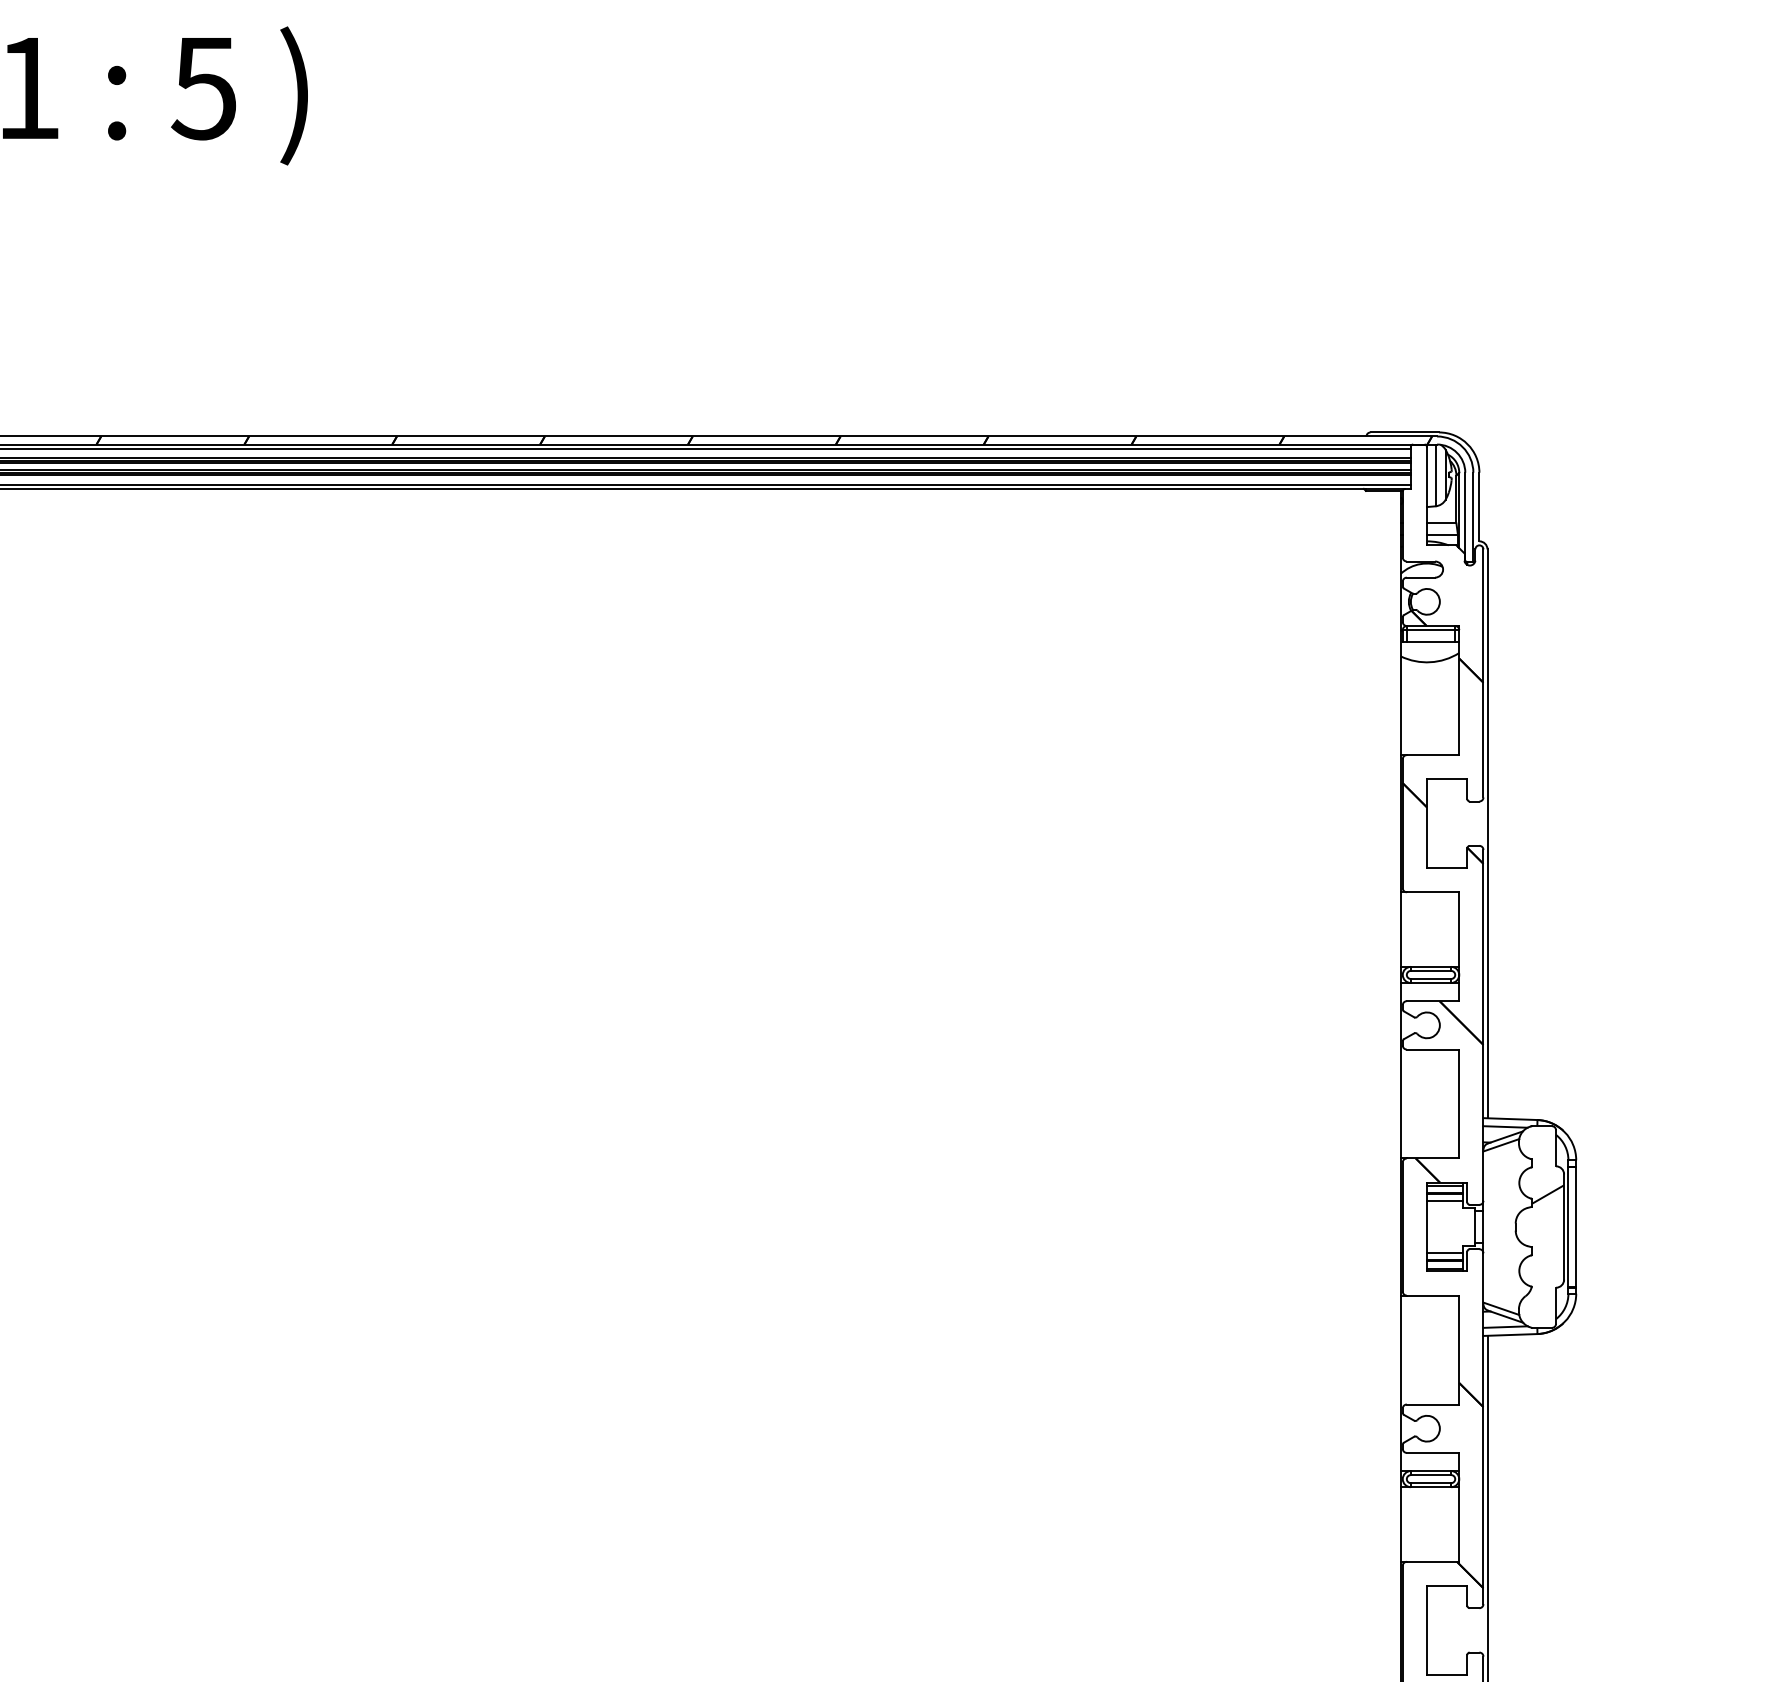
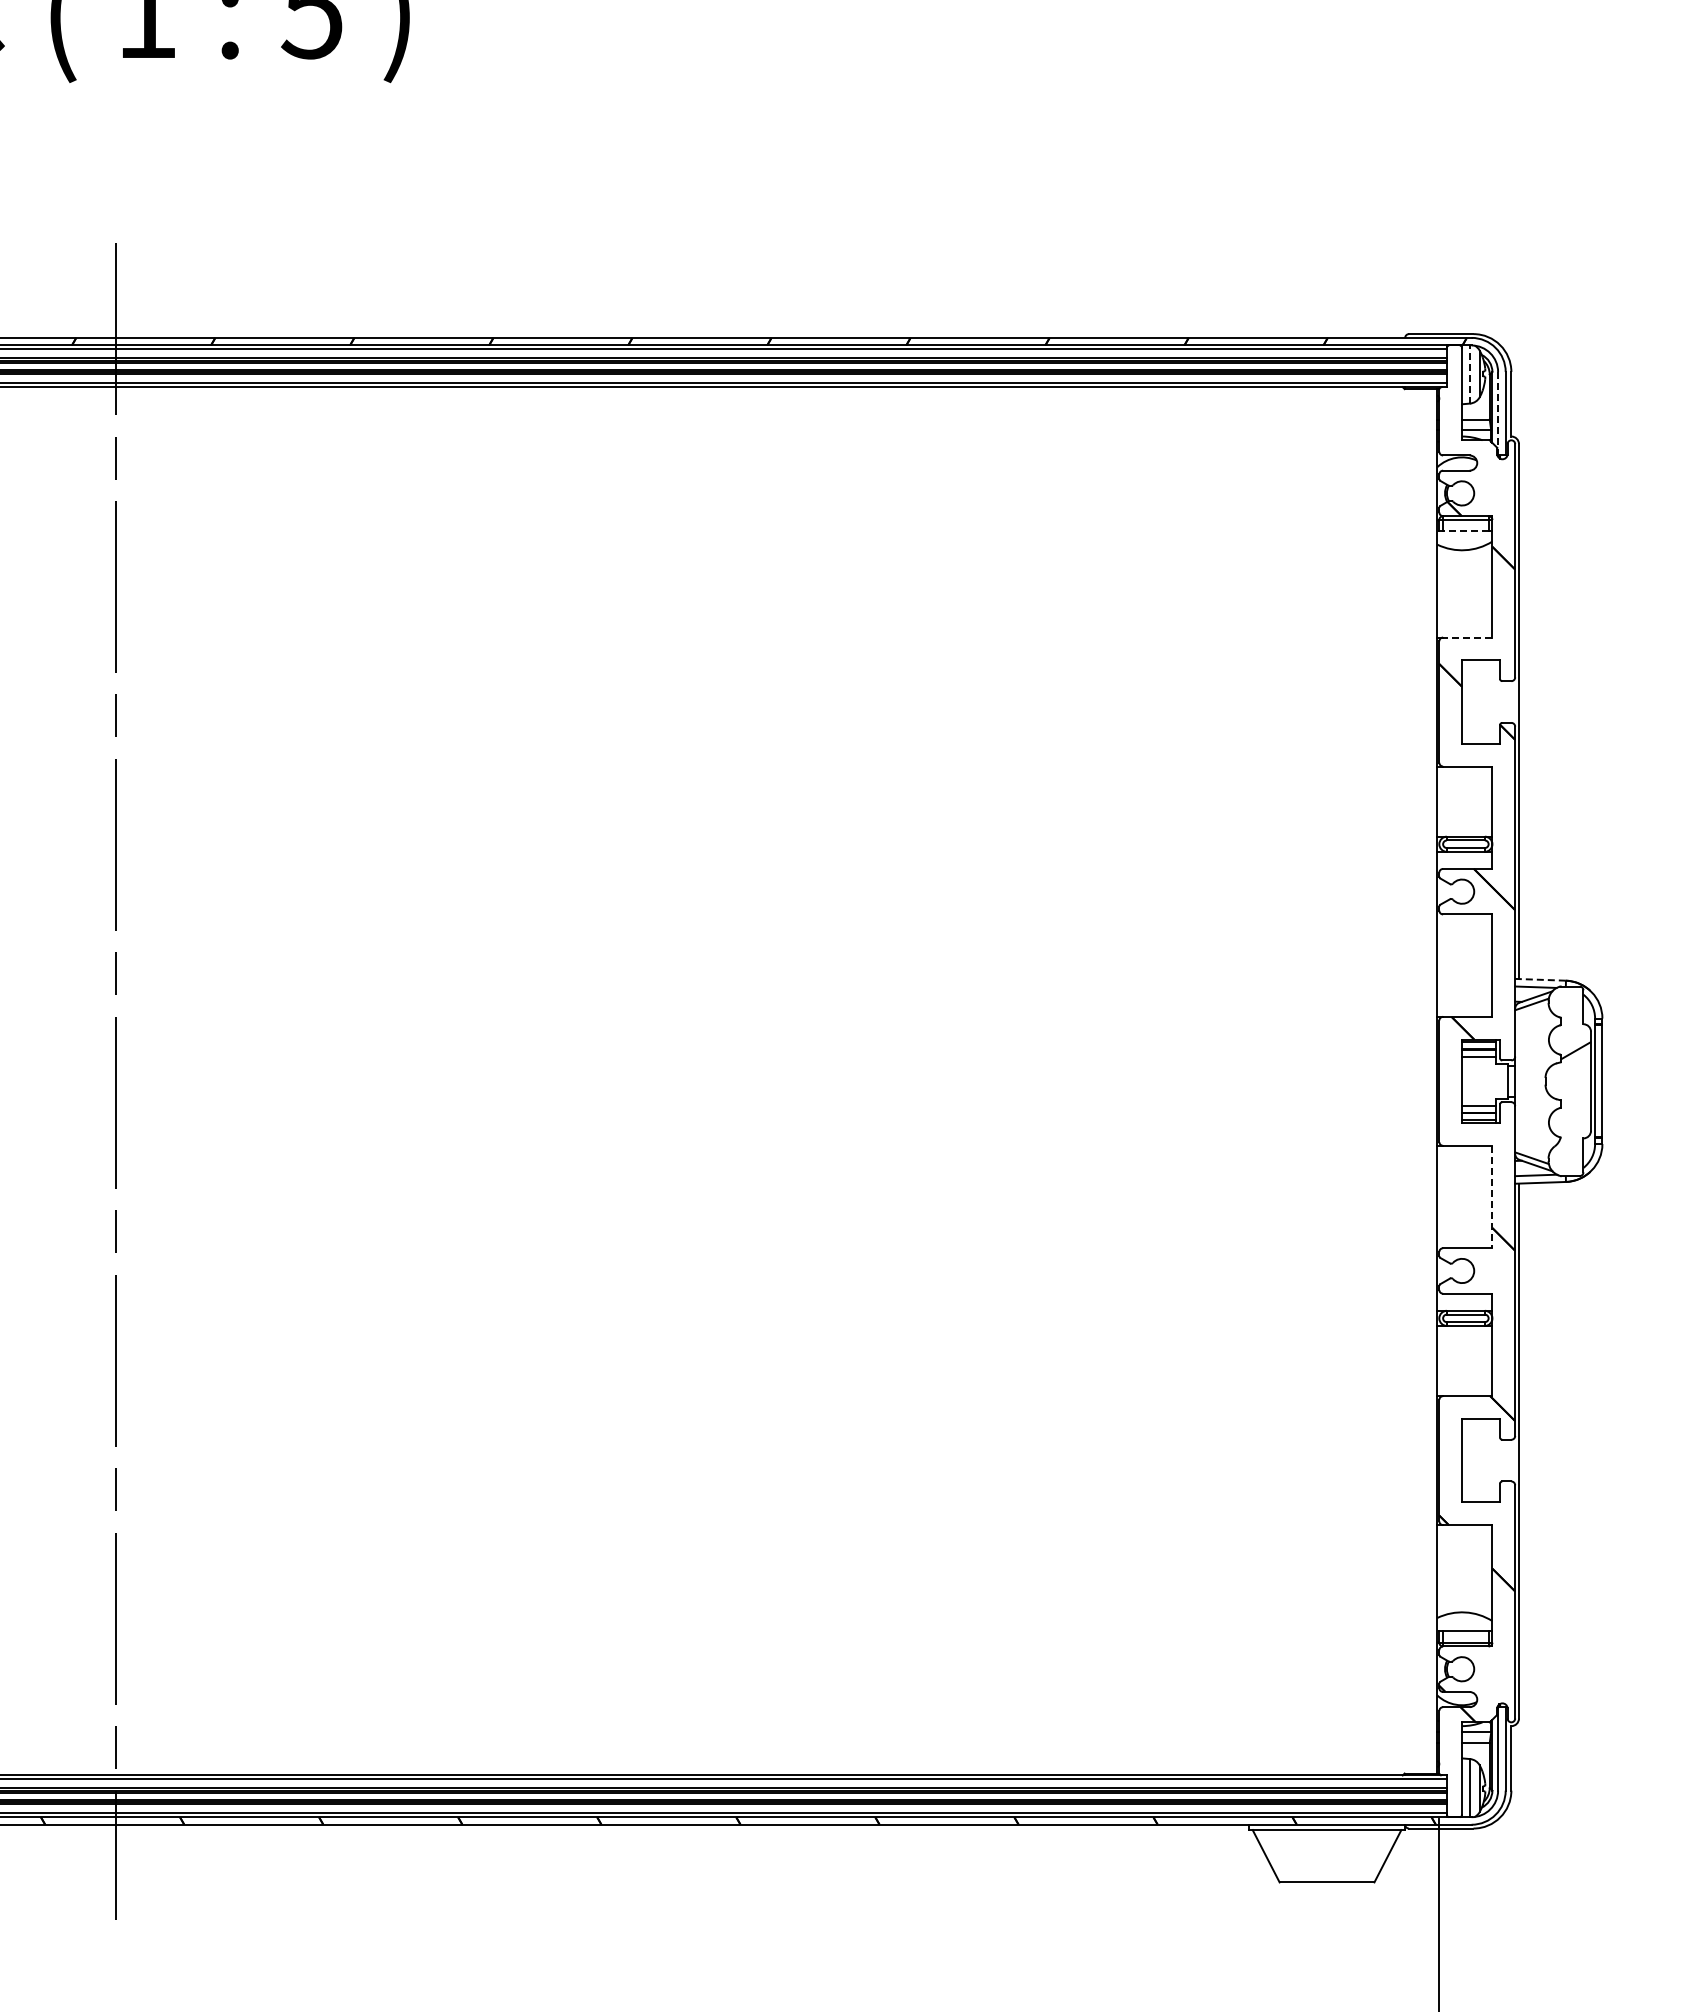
line: (1435, 475) -> (1470, 374), solid -> dashed
line: (1465, 516) -> (1498, 413), solid -> dashed
line: (1430, 642) -> (1465, 531), solid -> dashed
line: (1432, 755) -> (1467, 637), solid -> dashed
line: (1510, 1118) -> (1540, 979), solid -> dashed
line: (1459, 1350) -> (1492, 1197), solid -> dashed

